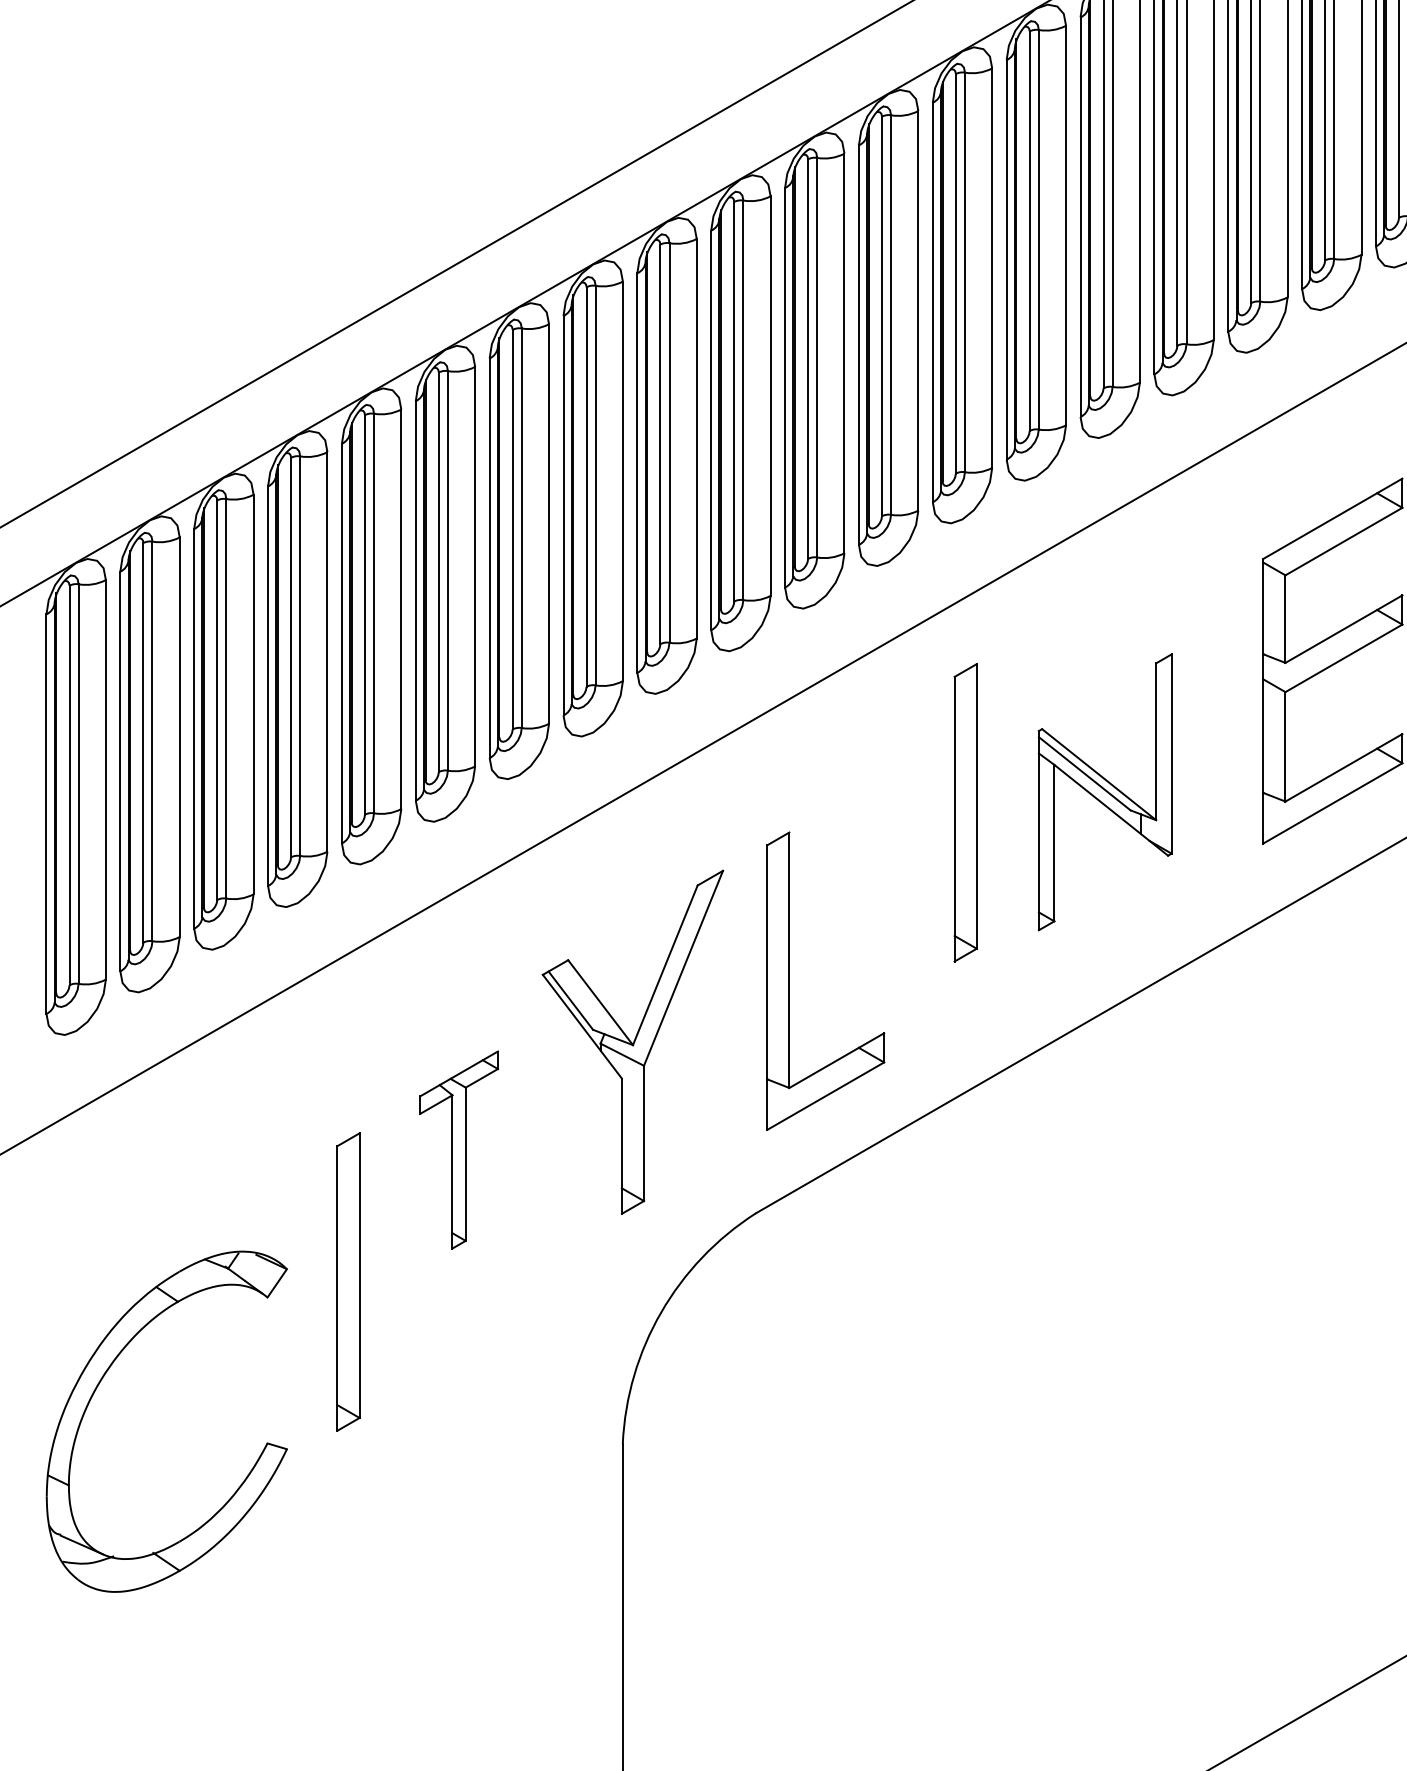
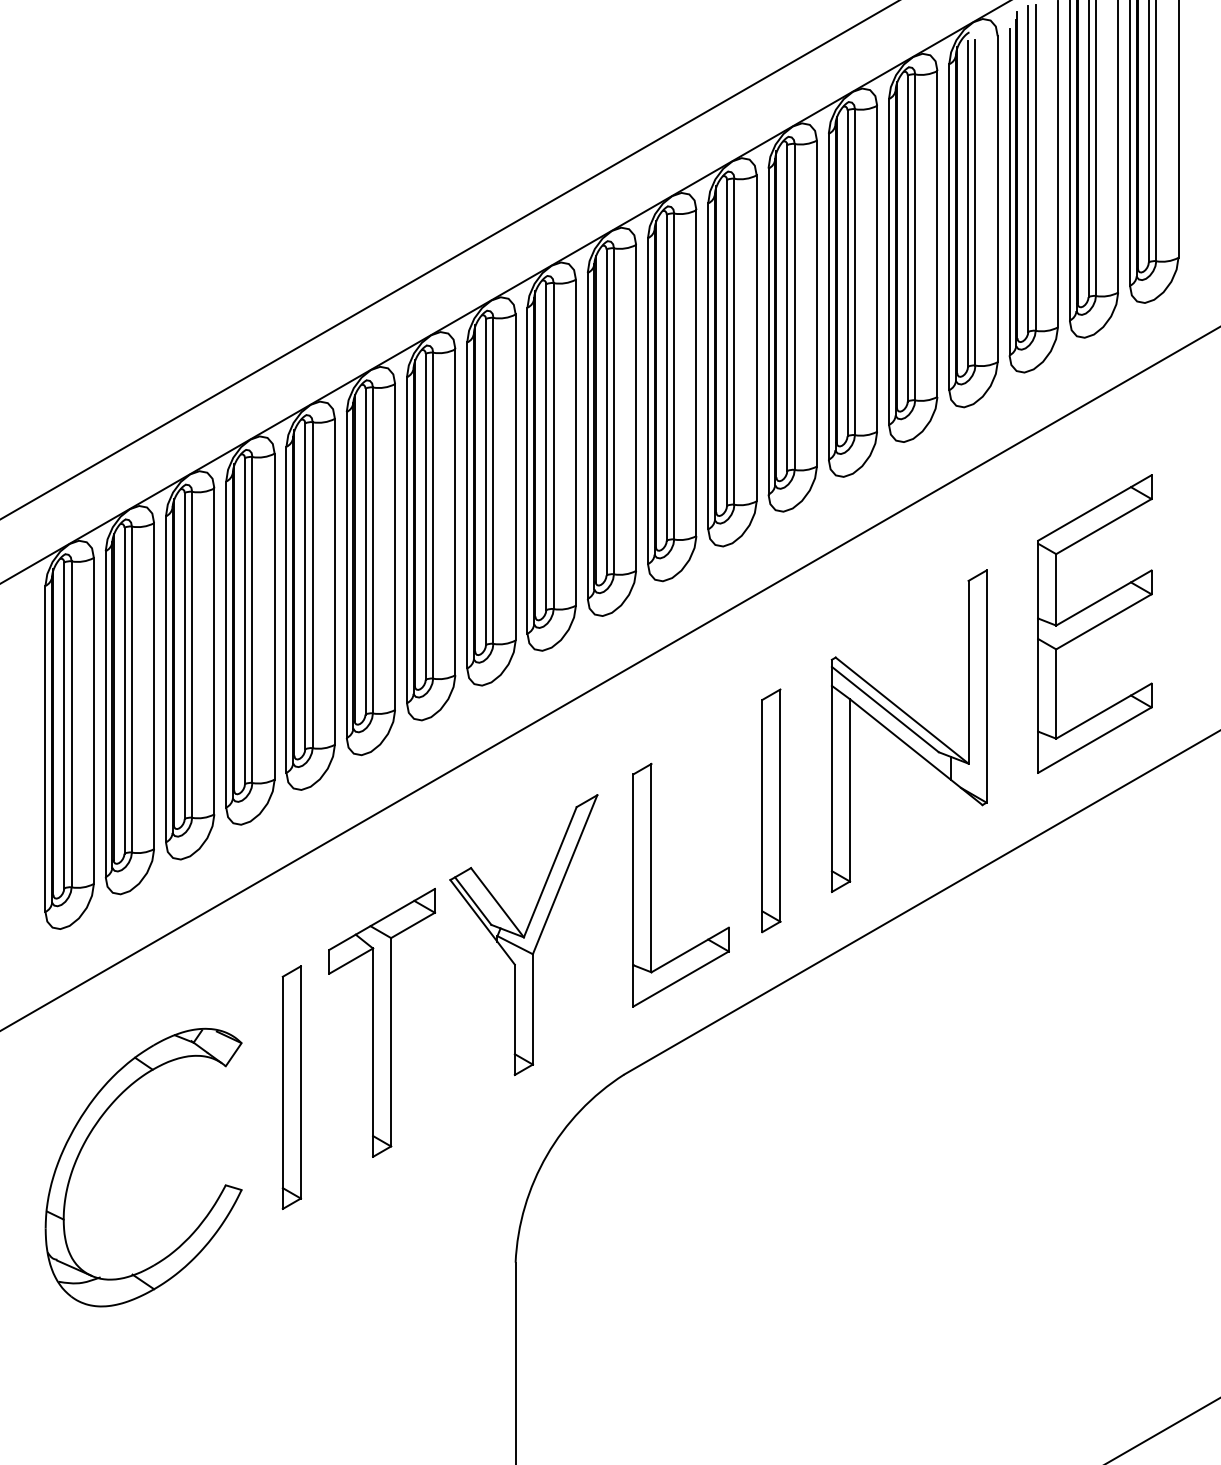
part: (1104, 791) -> (908, 730), size x1.43
part: (965, 812) -> (771, 810), moved
part: (458, 1149) -> (381, 1022), size x1.67
part: (348, 1281) -> (291, 1087), moved
part: (102, 1379) -> (91, 1133), moved

